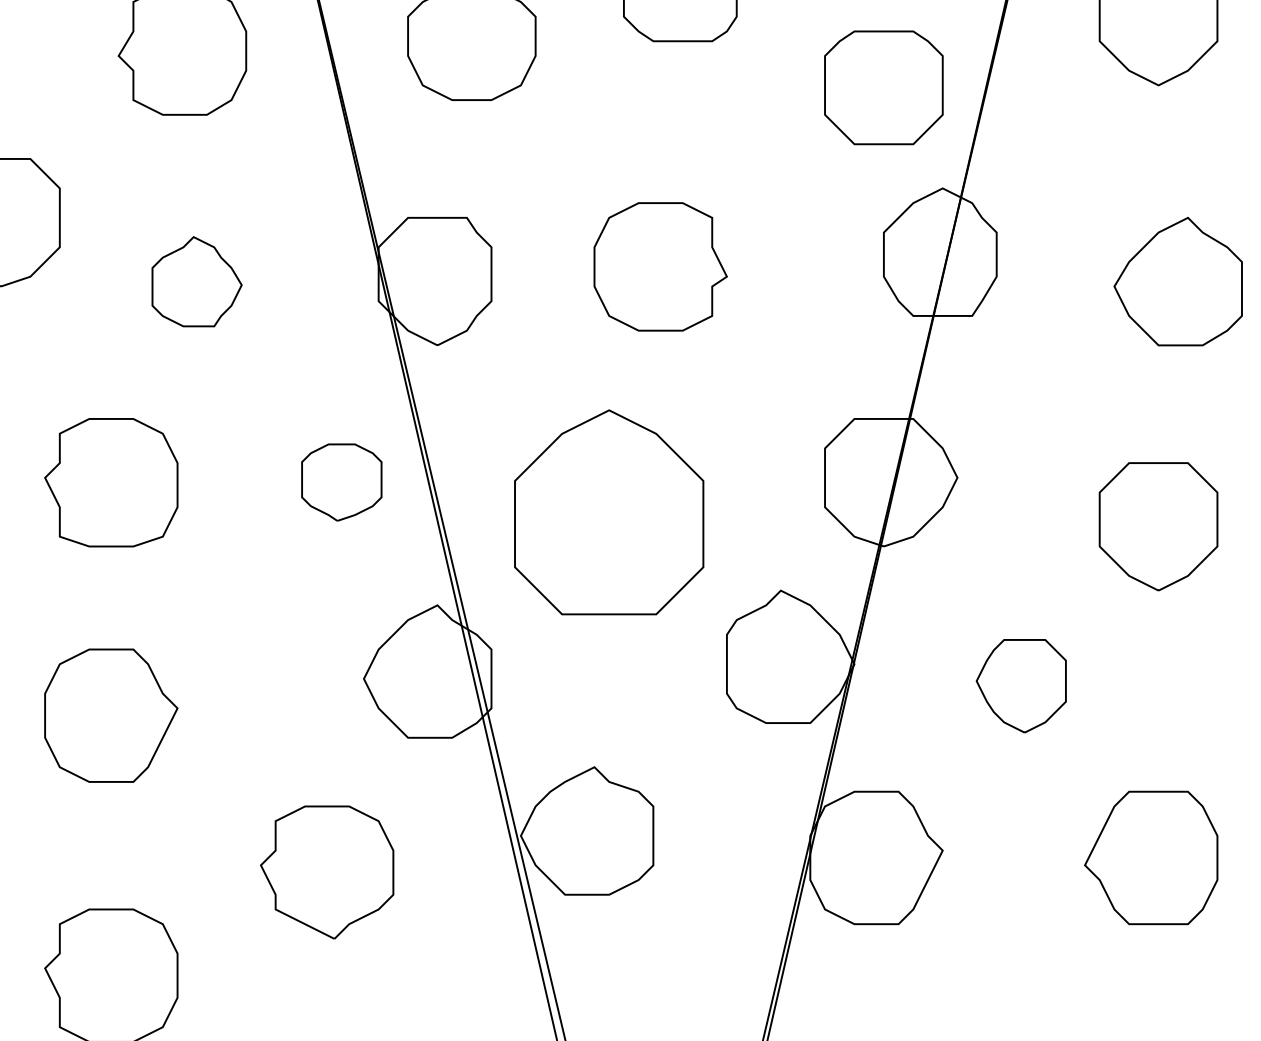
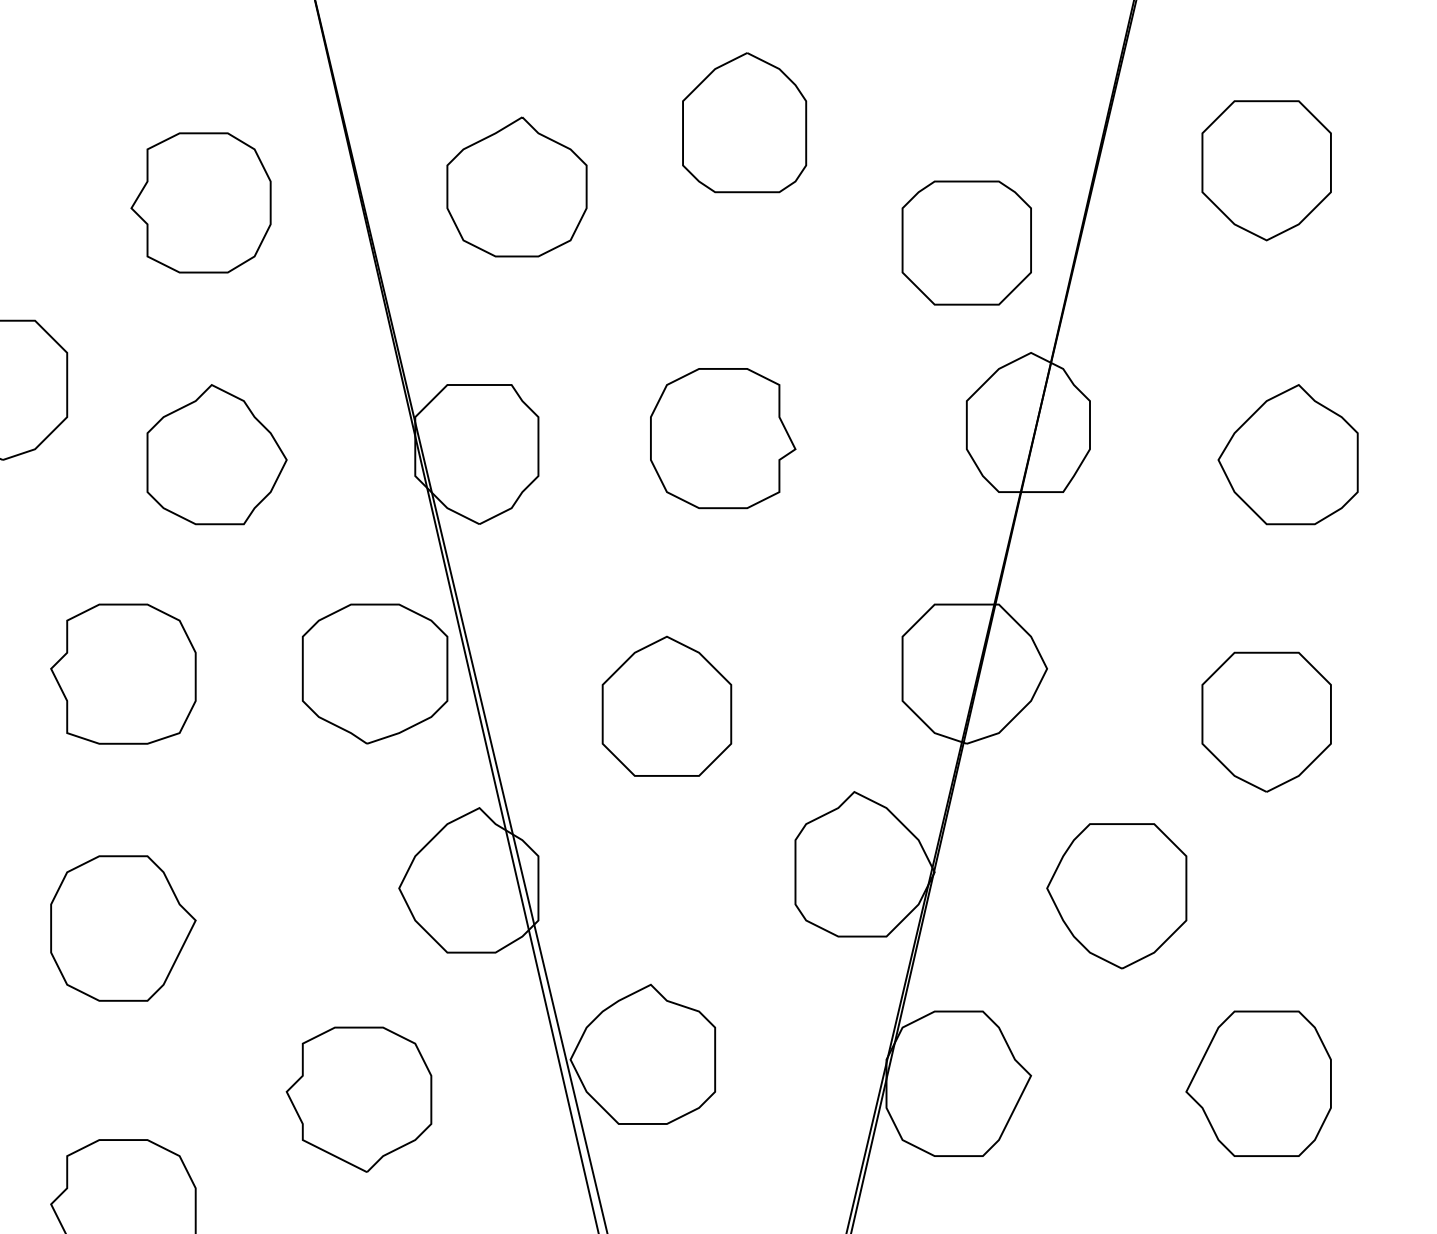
part: (196, 281) -> (216, 454), size x1.43
part: (341, 482) -> (374, 673), size x1.67
part: (608, 511) -> (666, 705), size x0.62
part: (1020, 686) -> (1116, 896), size x1.43

